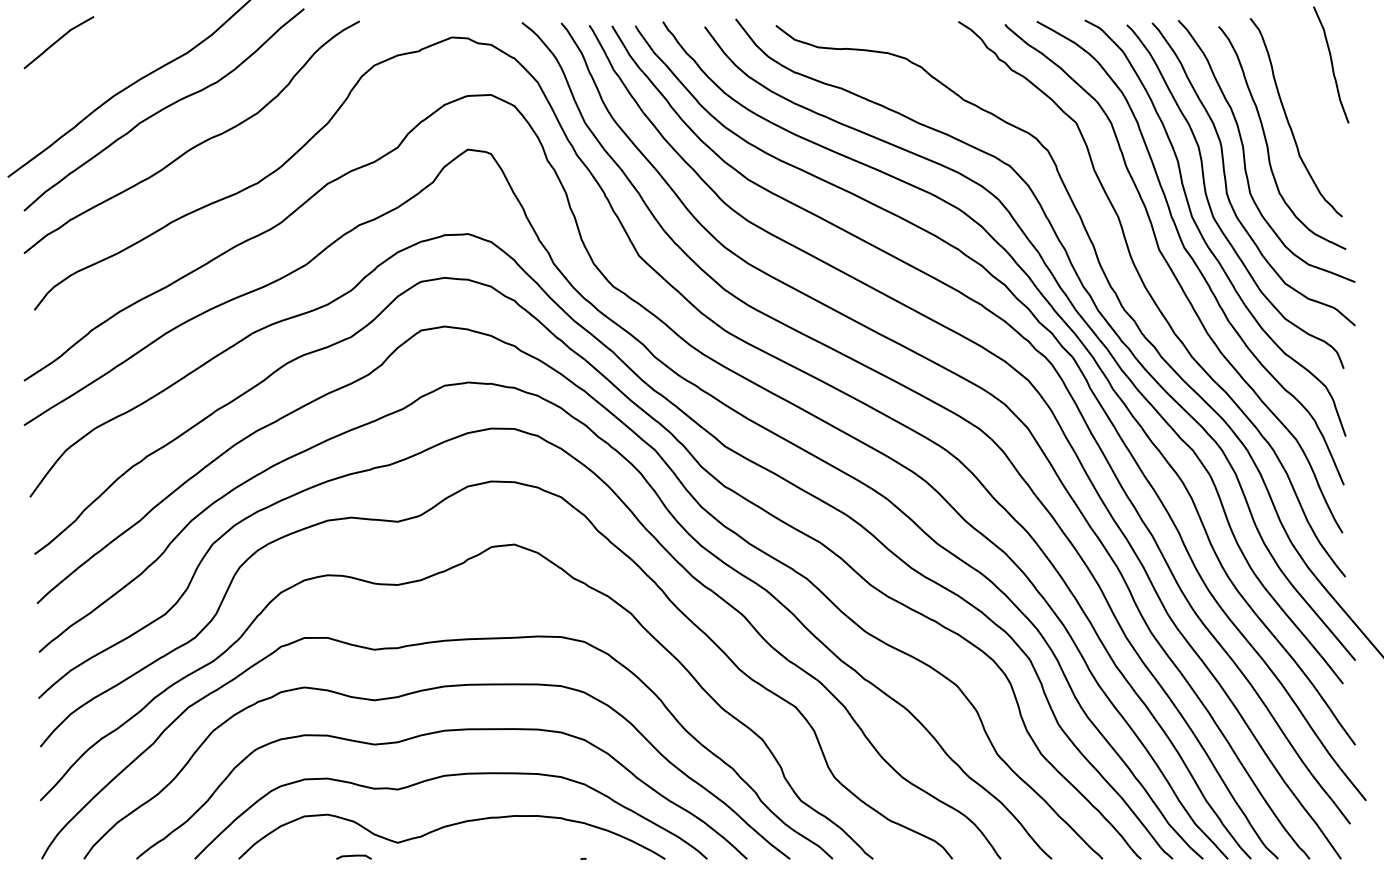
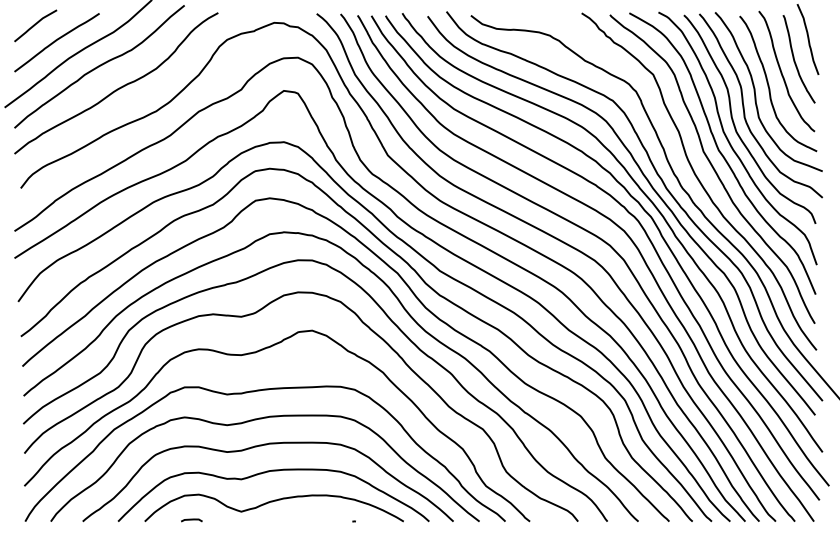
curve: (93, 68) -> (56, 41), added
curve: (1310, 99) -> (795, 60), added
line: (353, 857) -> (191, 520), moved

